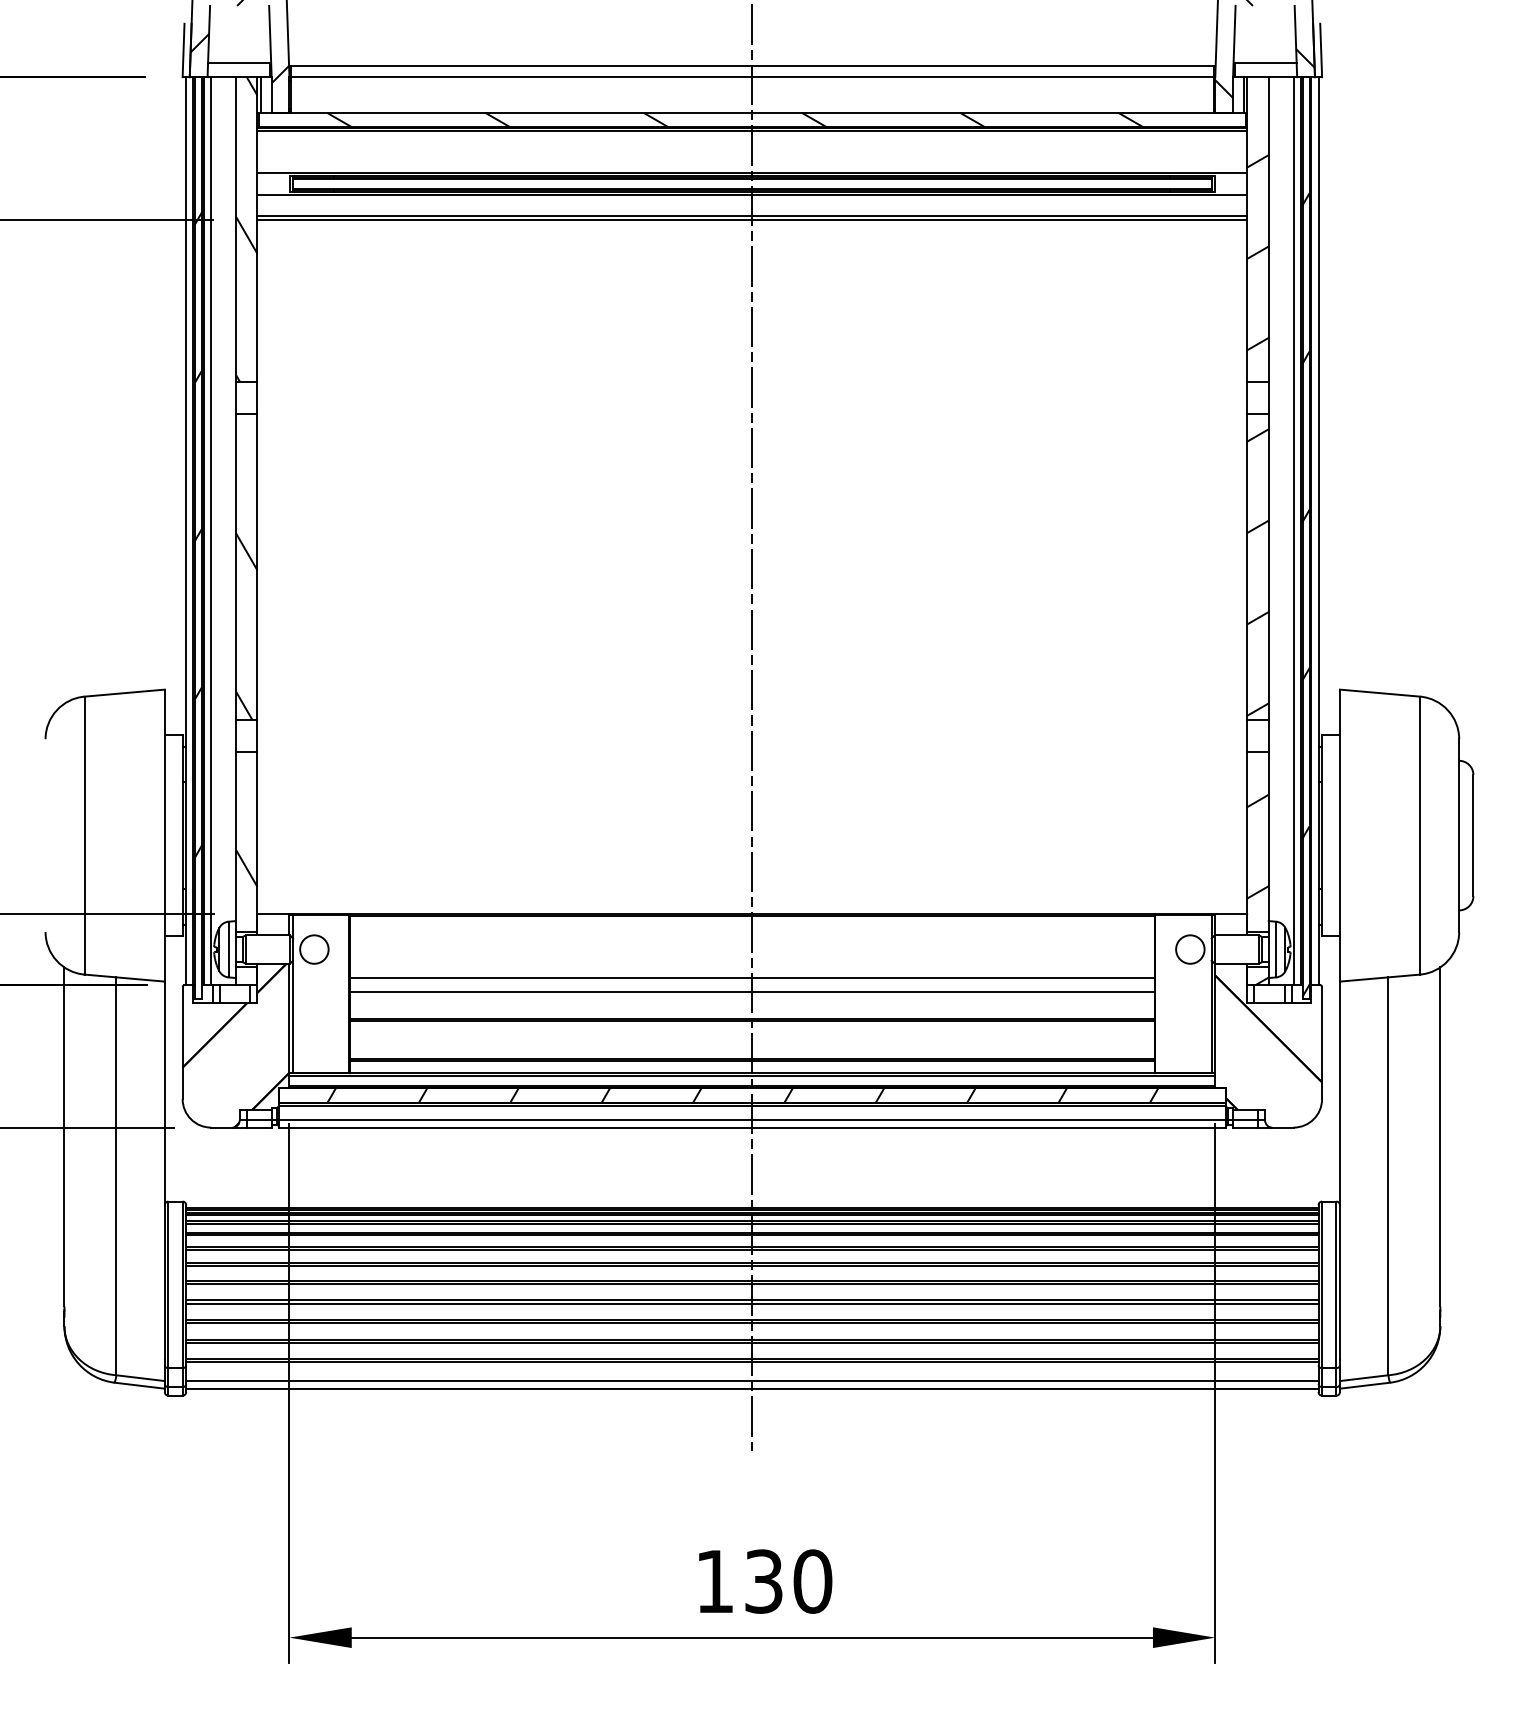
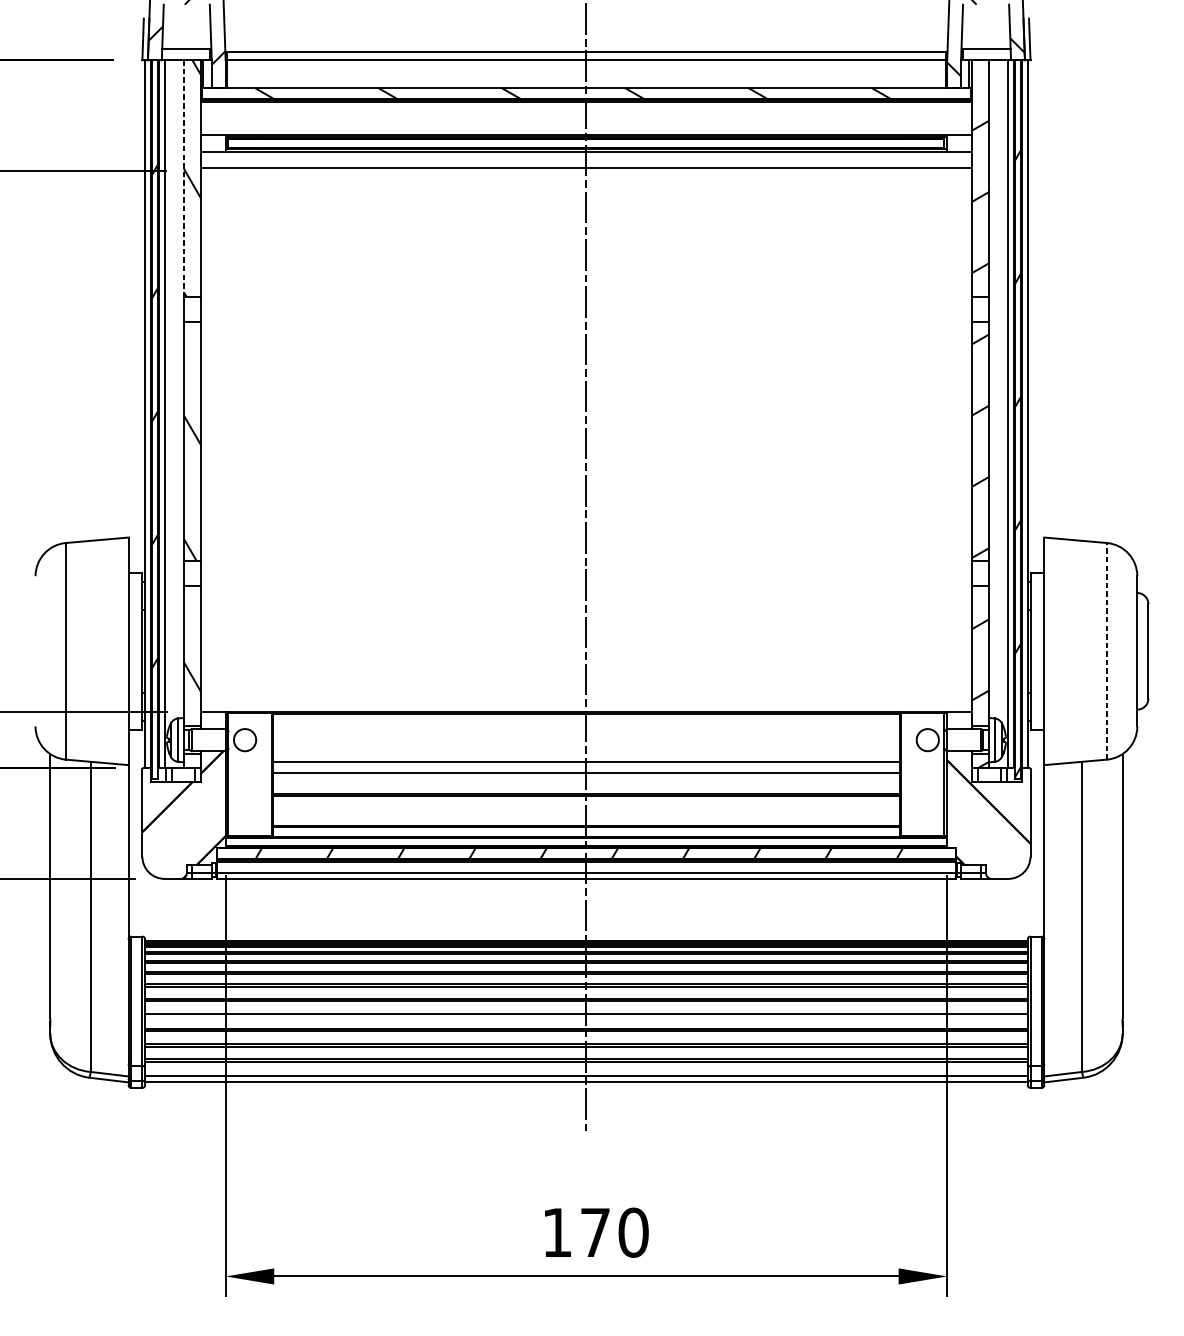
line: (752, 219) -> (586, 171), removed
line: (236, 229) -> (184, 178), solid -> dashed
line: (1420, 835) -> (1107, 651), solid -> dashed
line: (752, 1303) -> (586, 1016), removed
text: (763, 1581) -> (595, 1232), 130 -> 170

